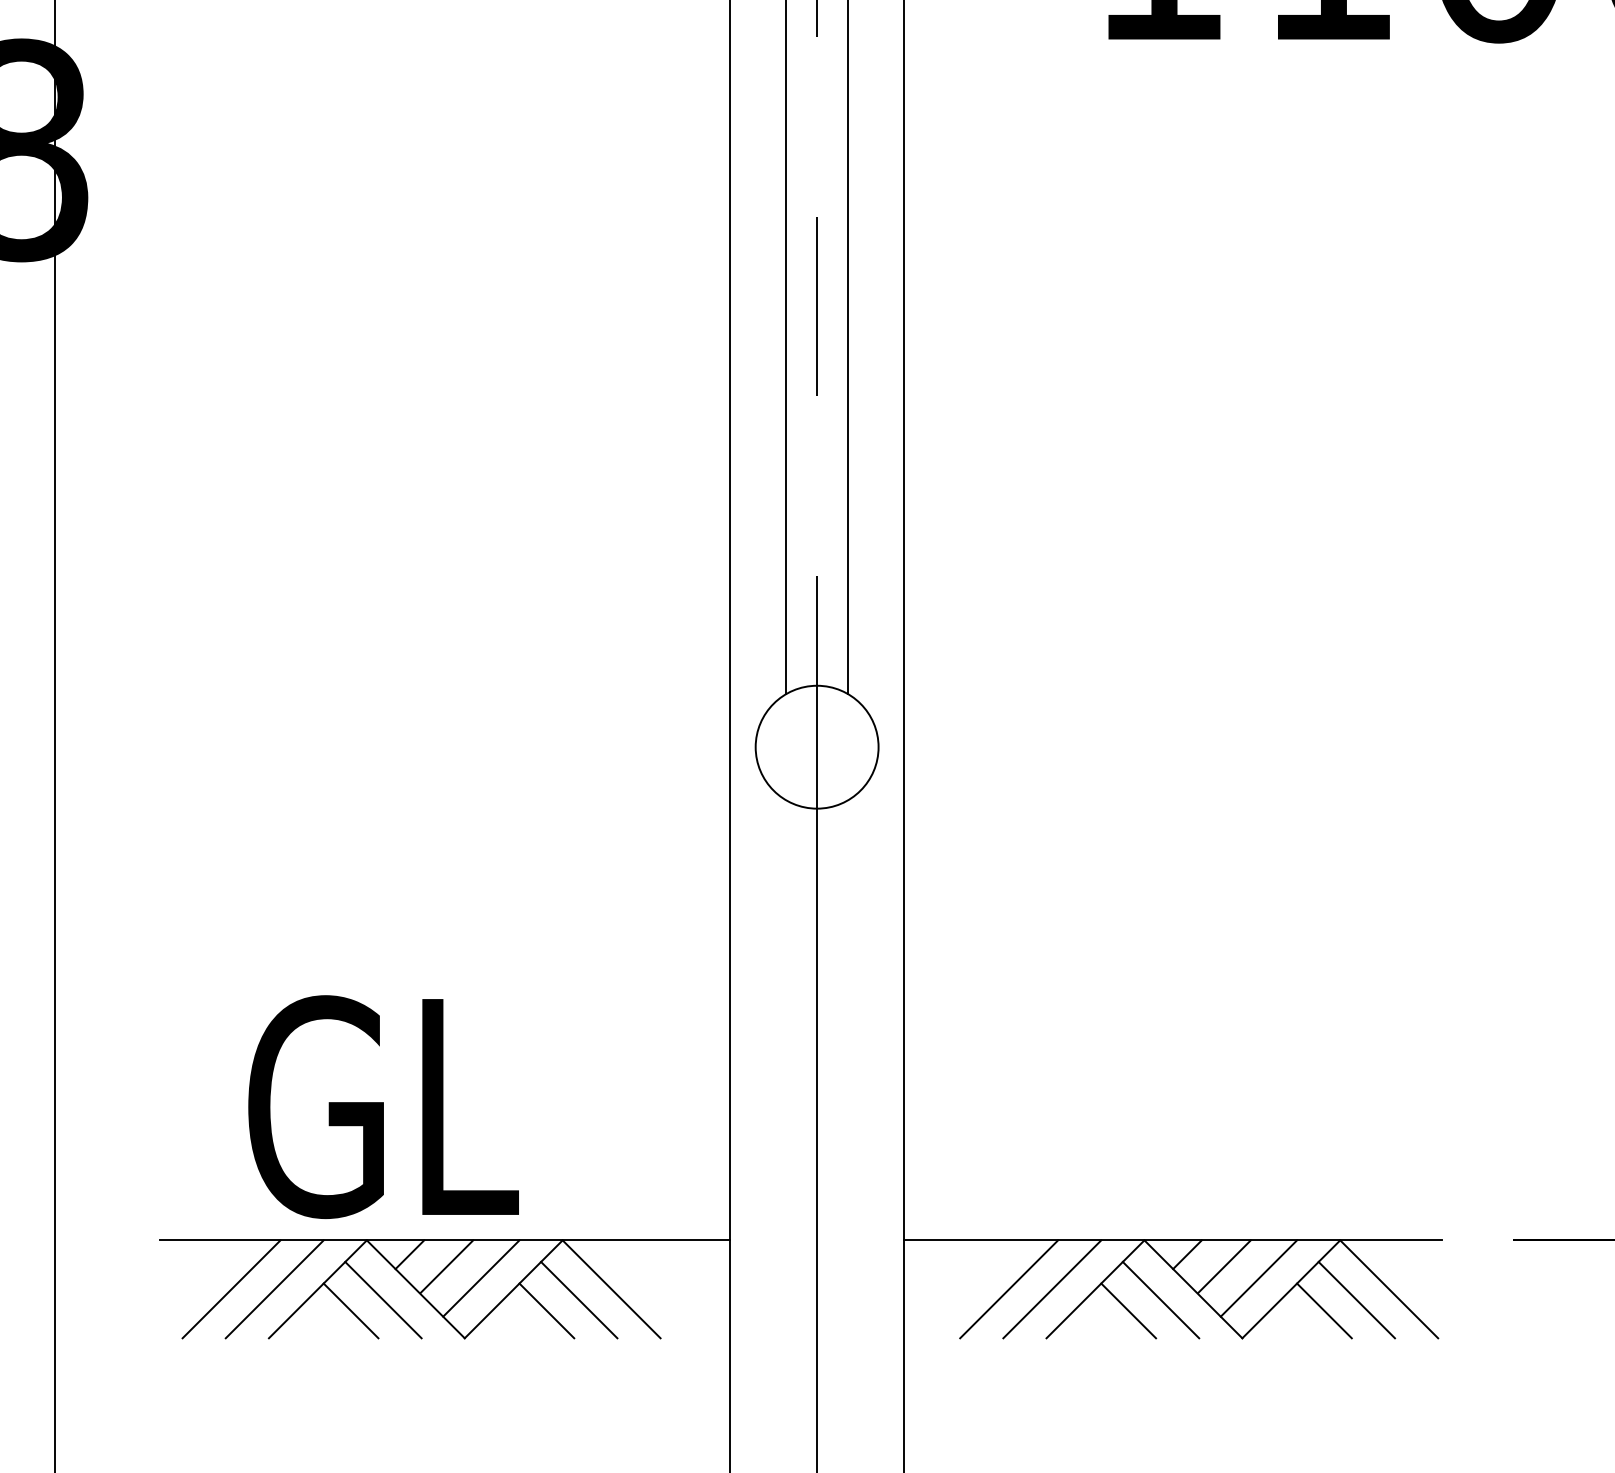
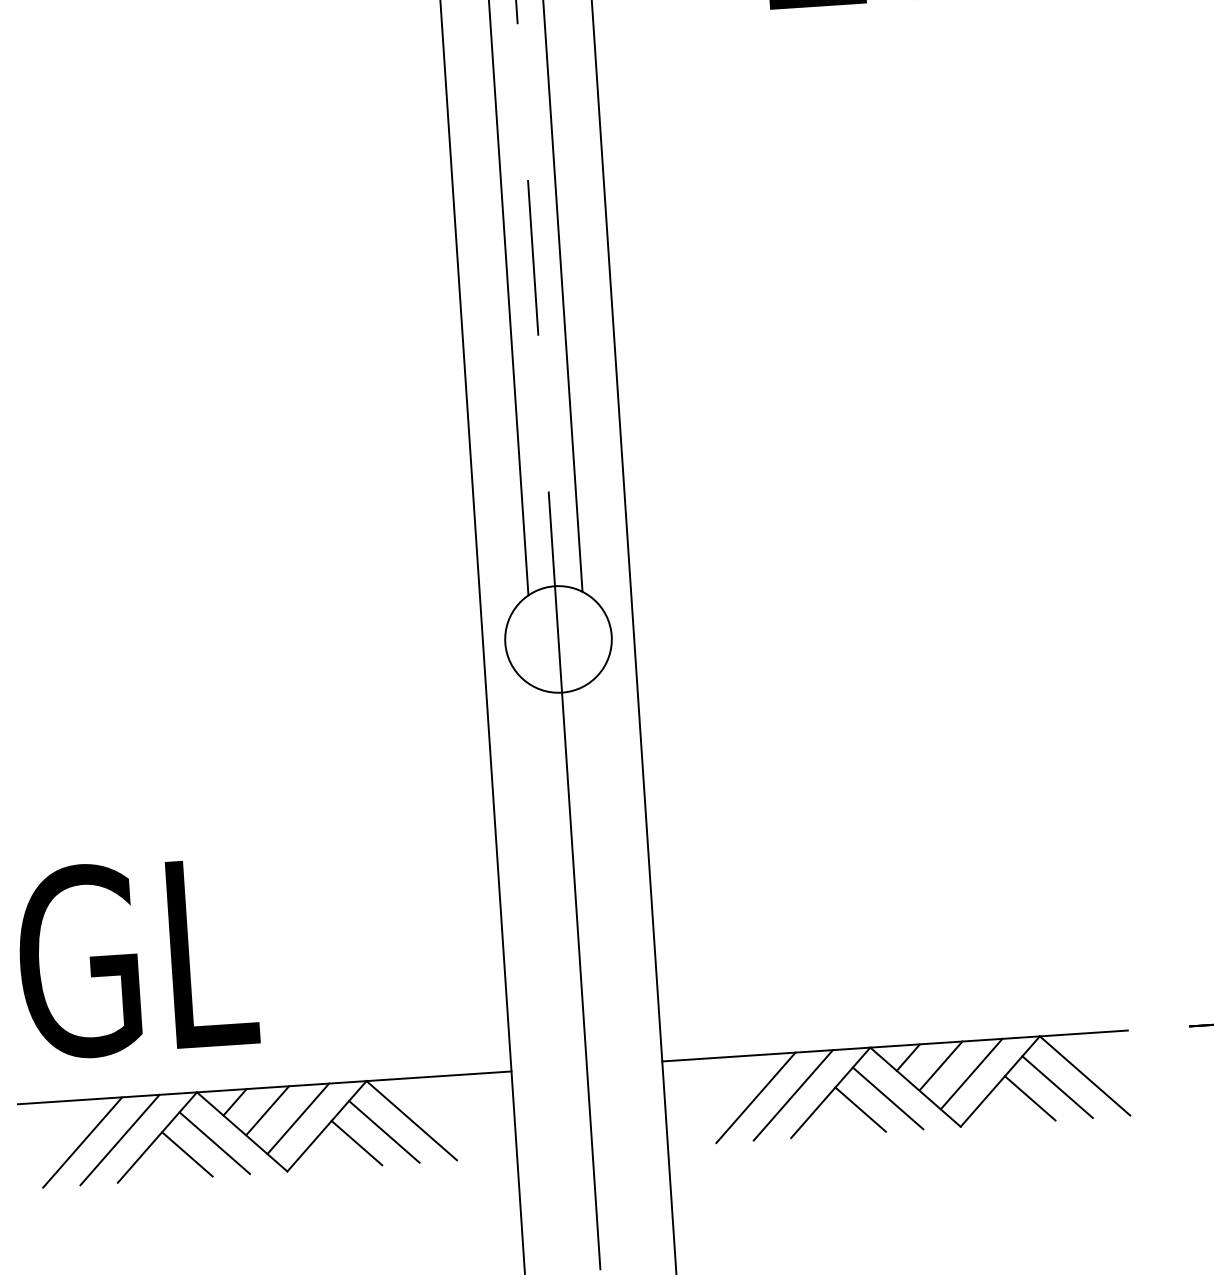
text: (383, 1106) -> (137, 957), moved

